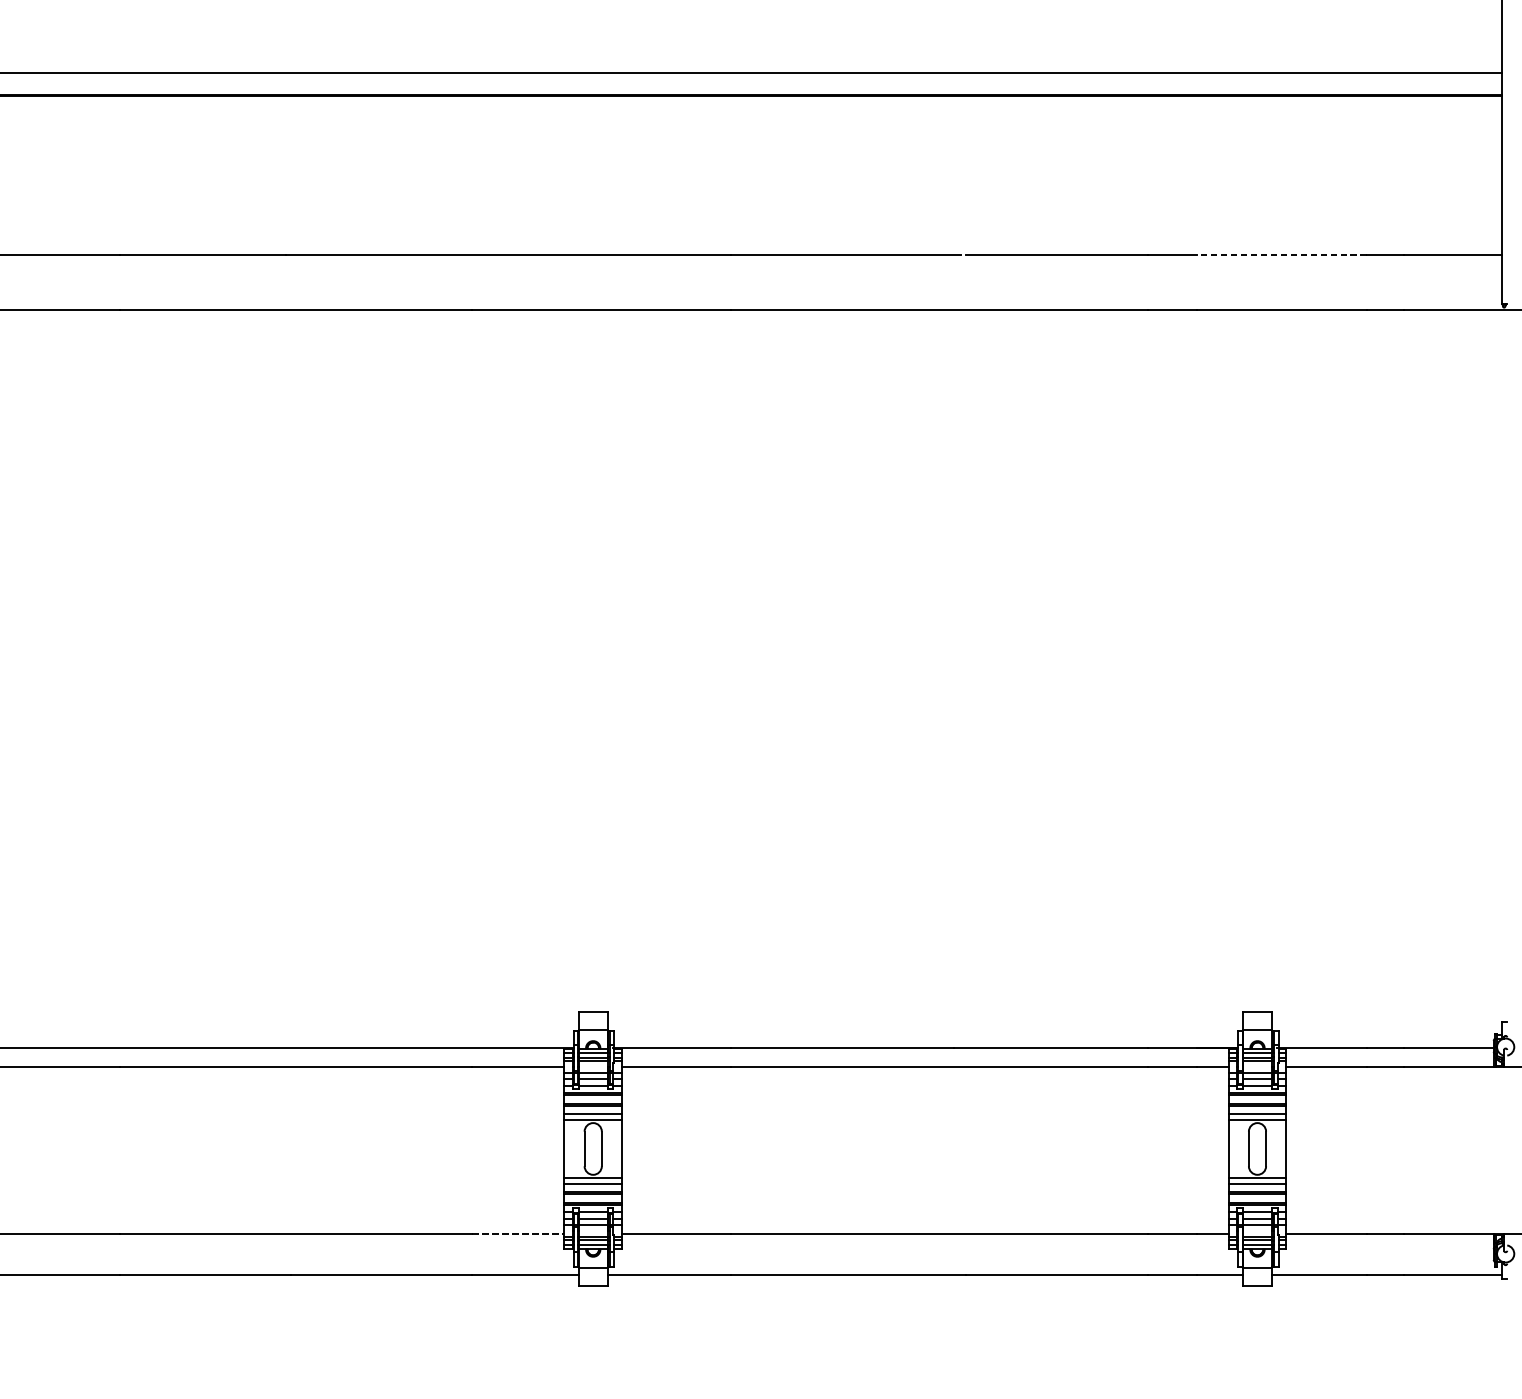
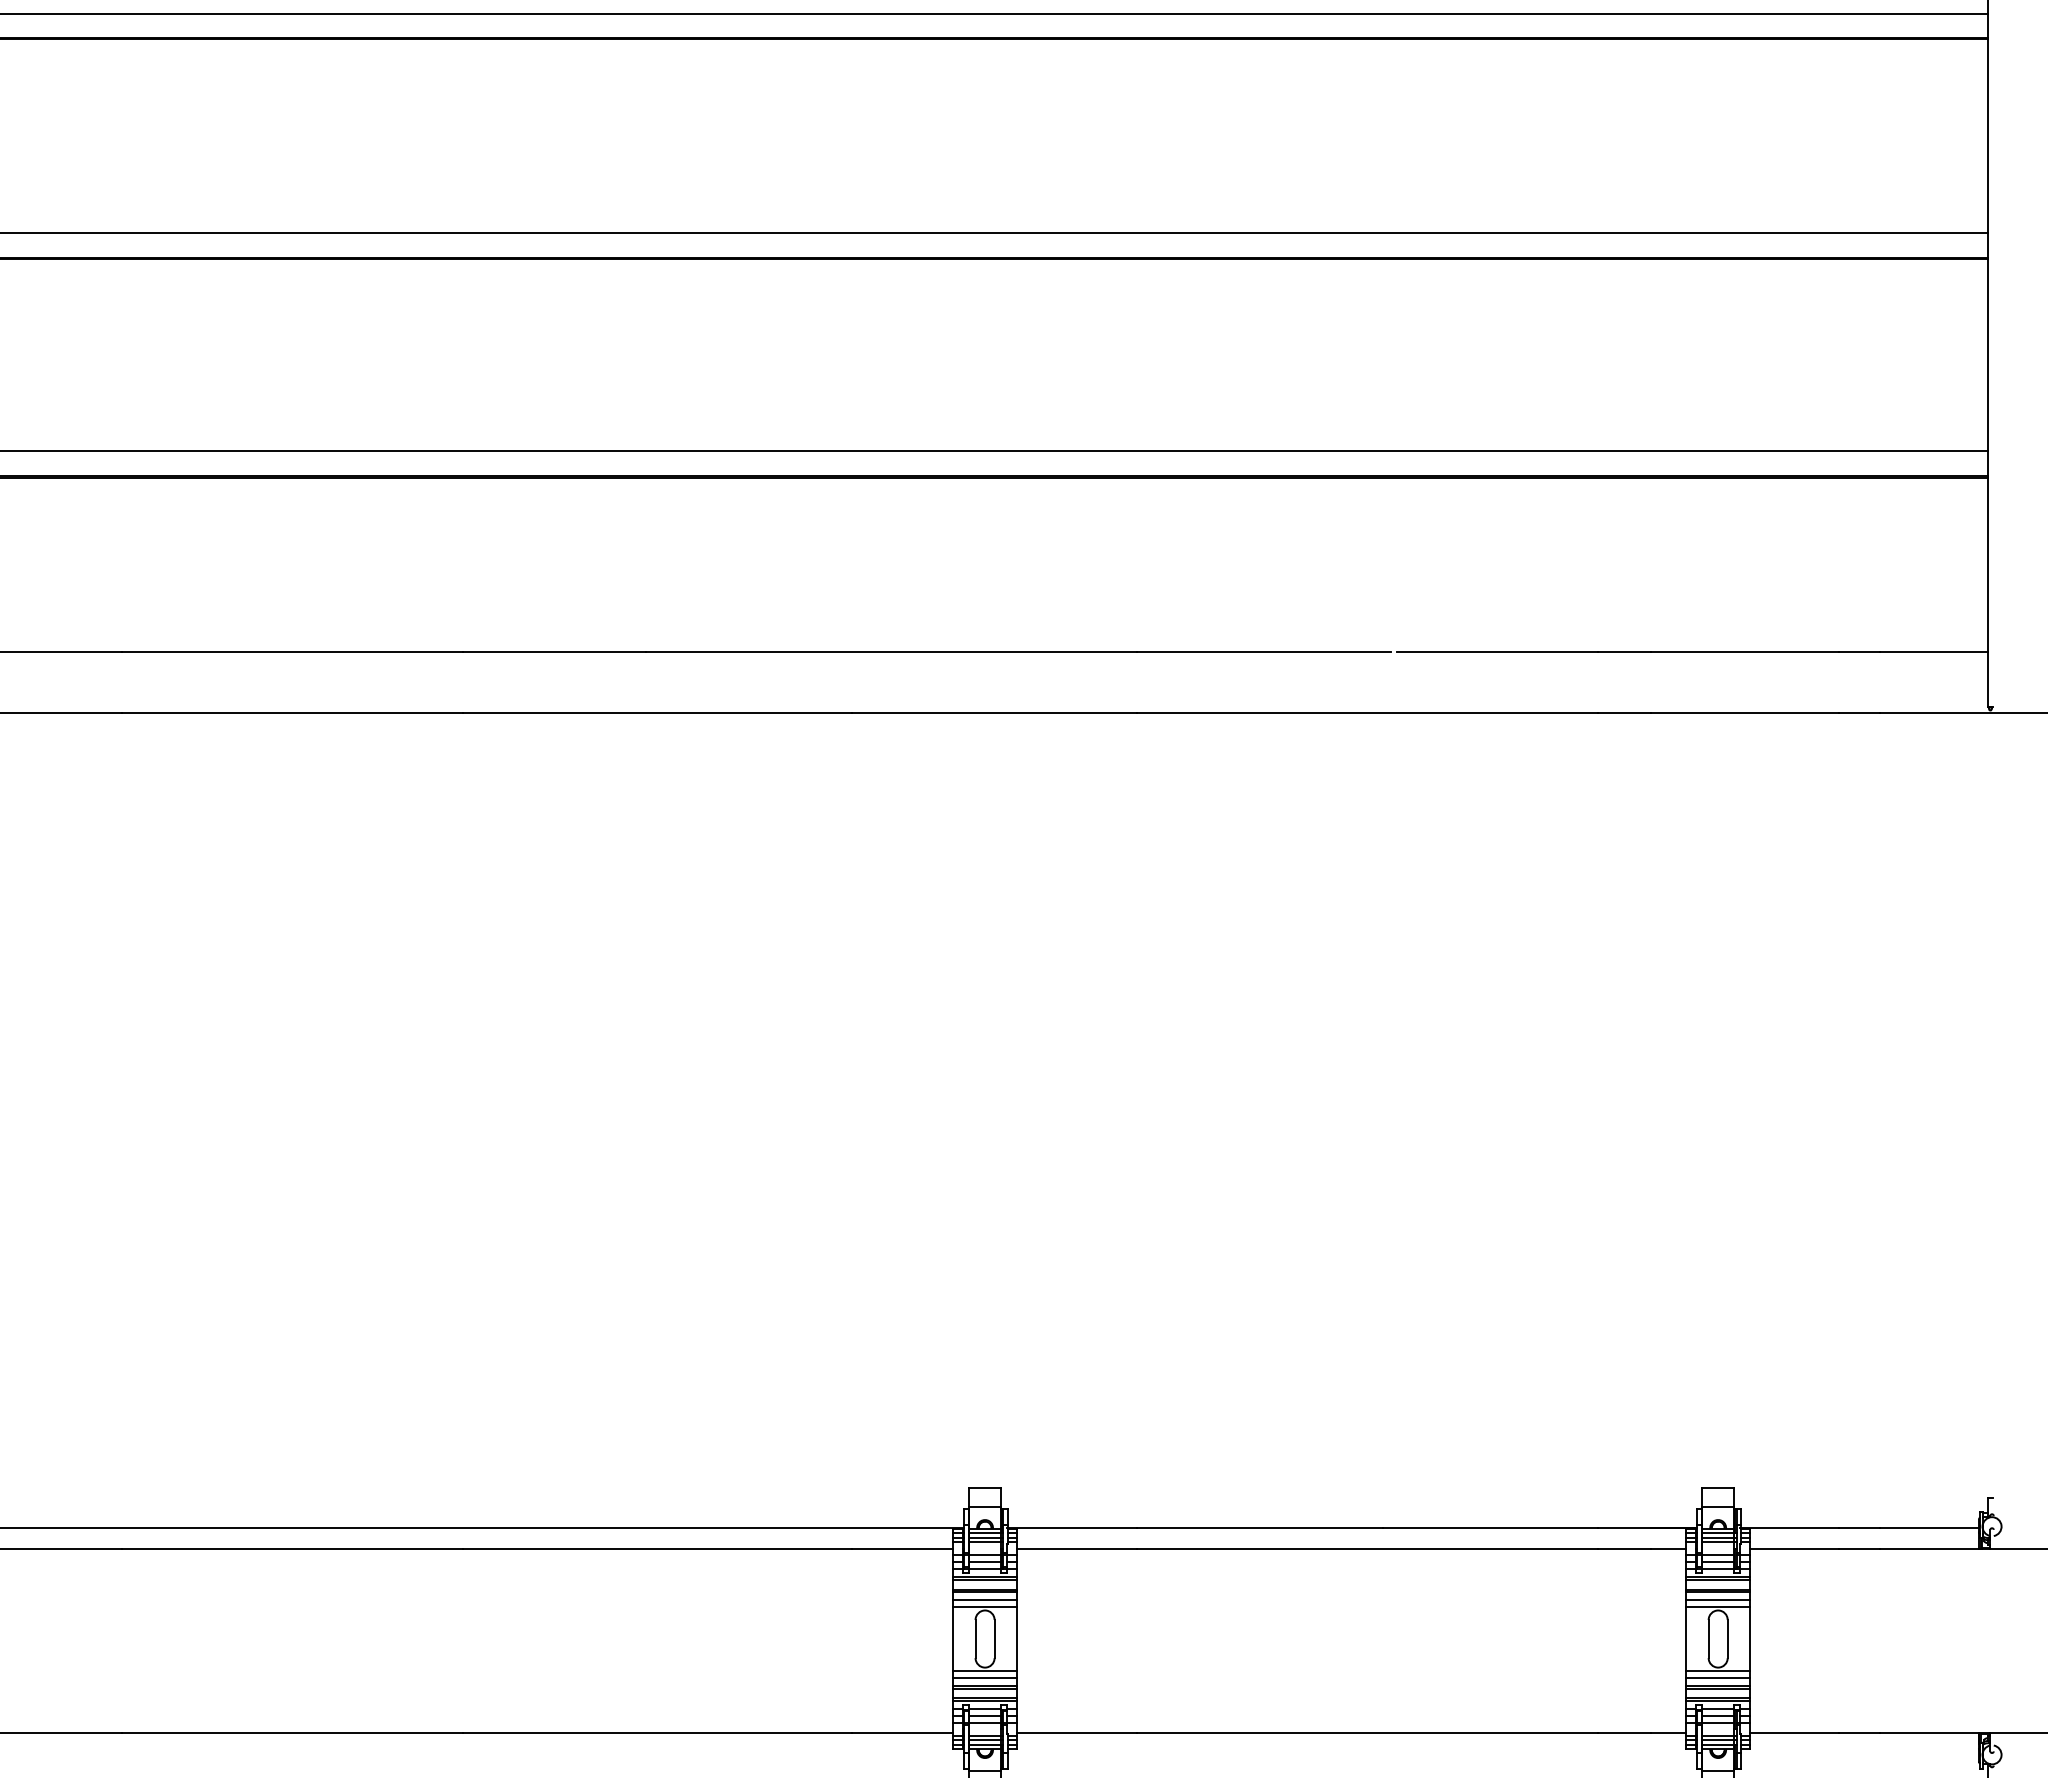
line: (1281, 255) -> (1744, 652), dashed -> solid
line: (518, 1233) -> (902, 1732), dashed -> solid

